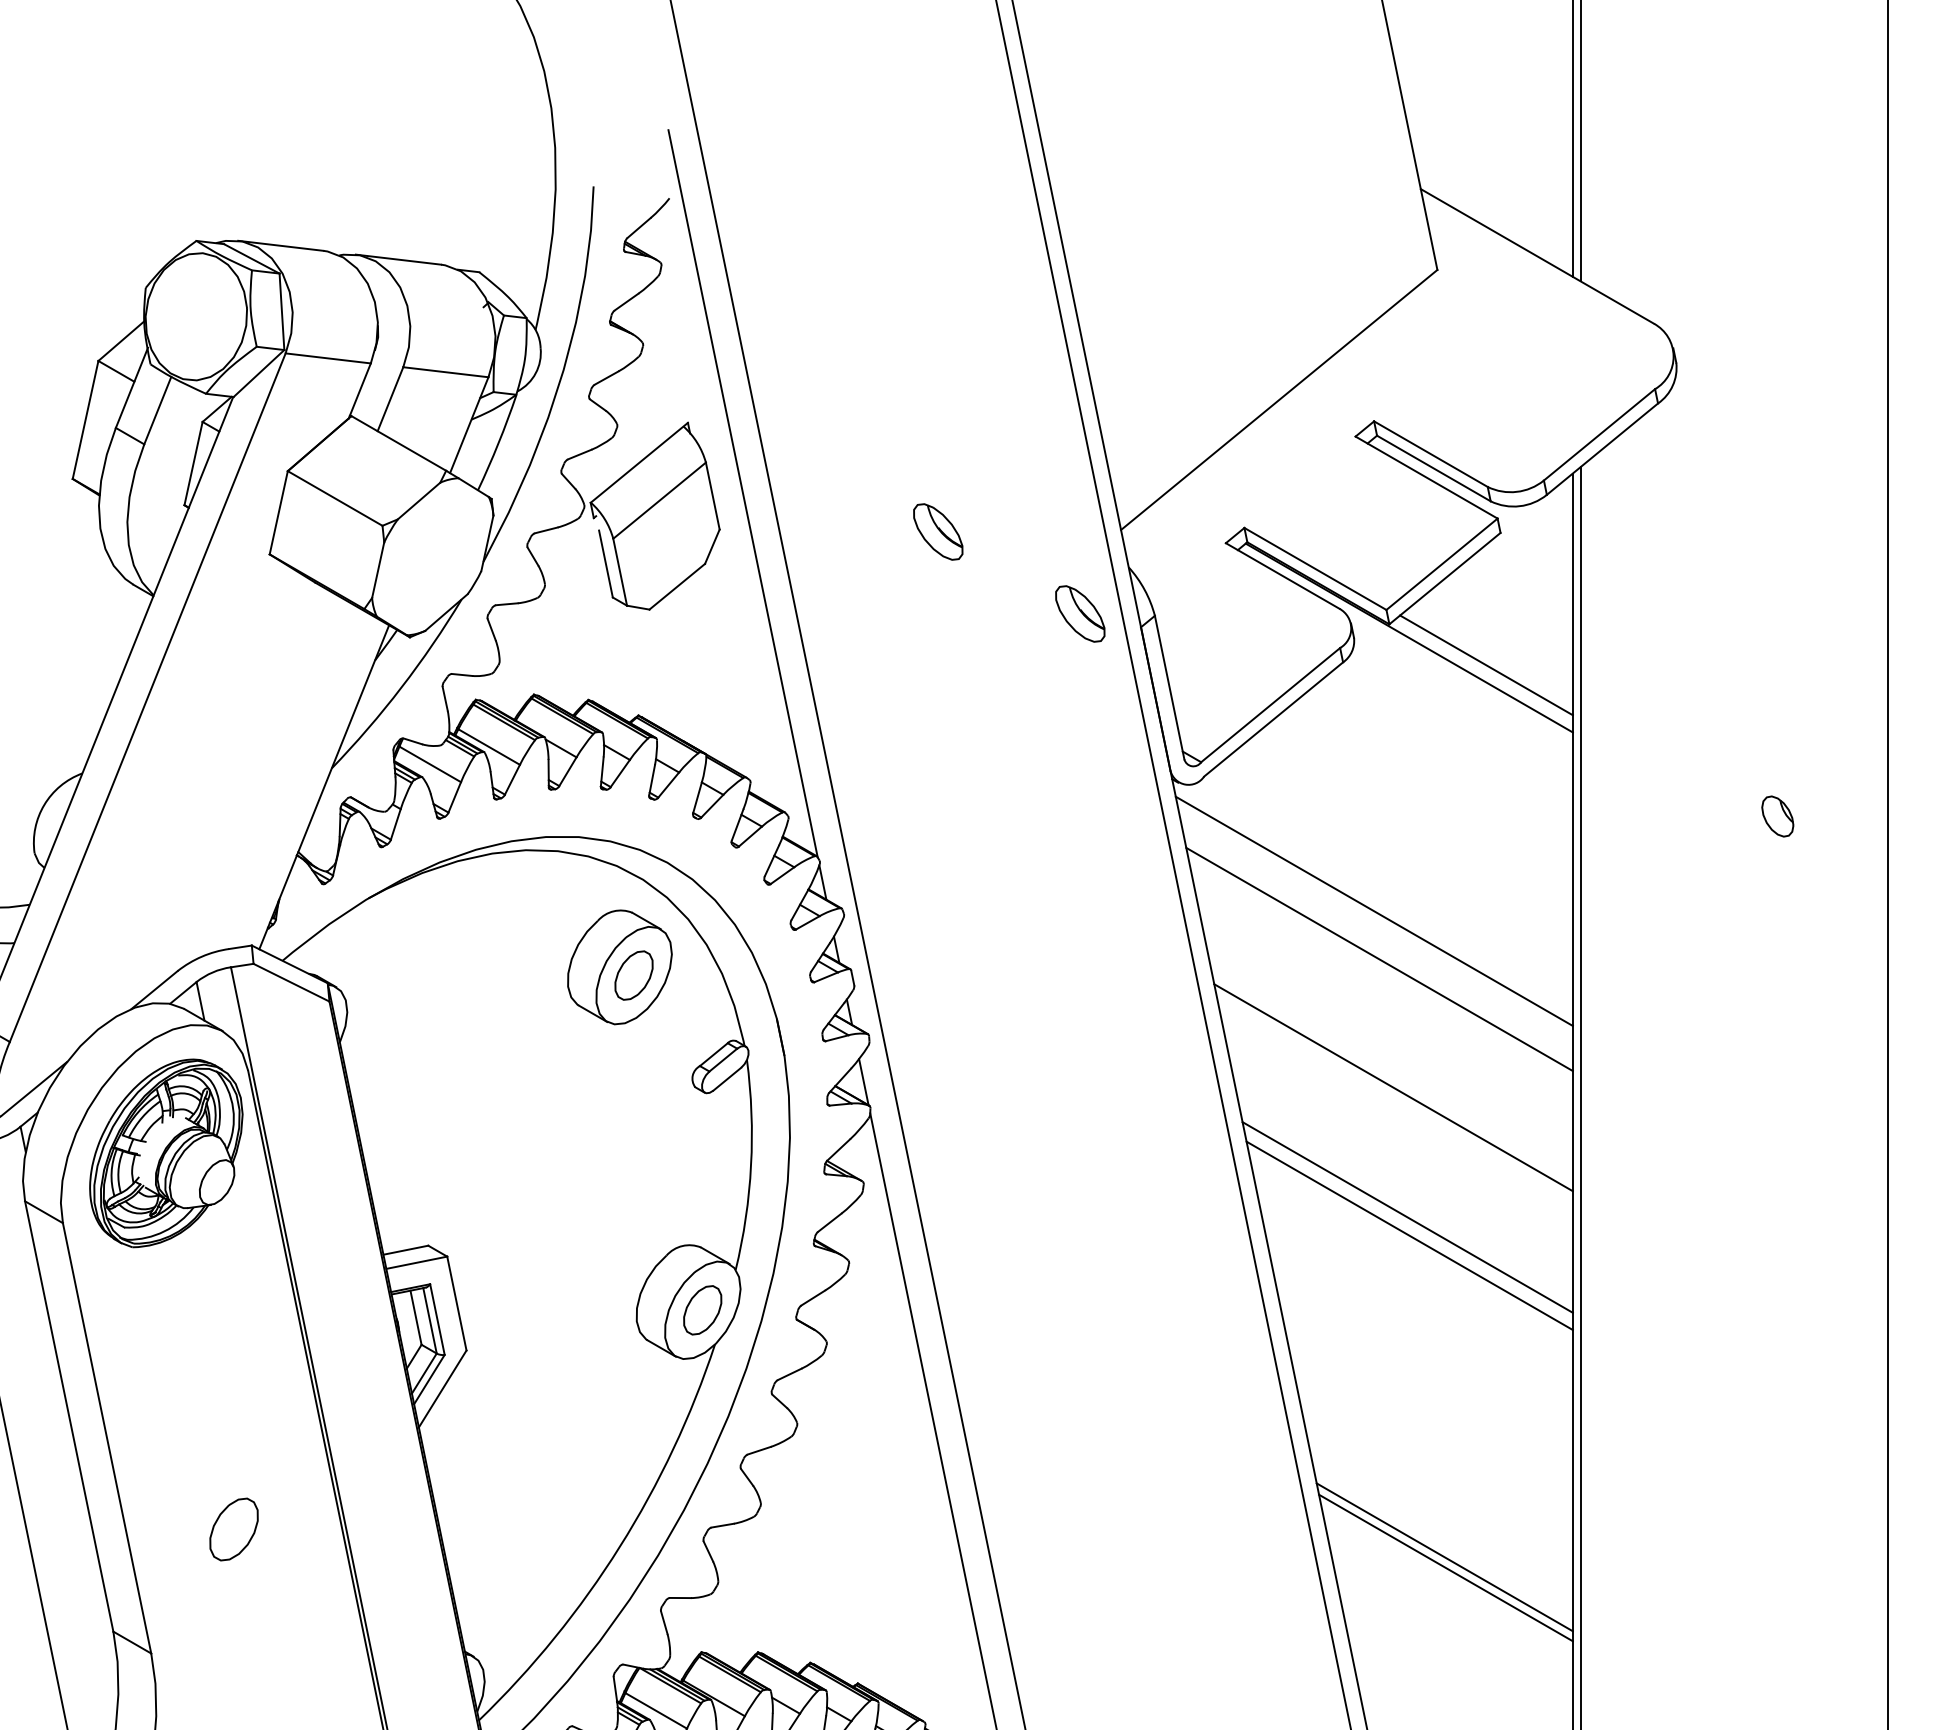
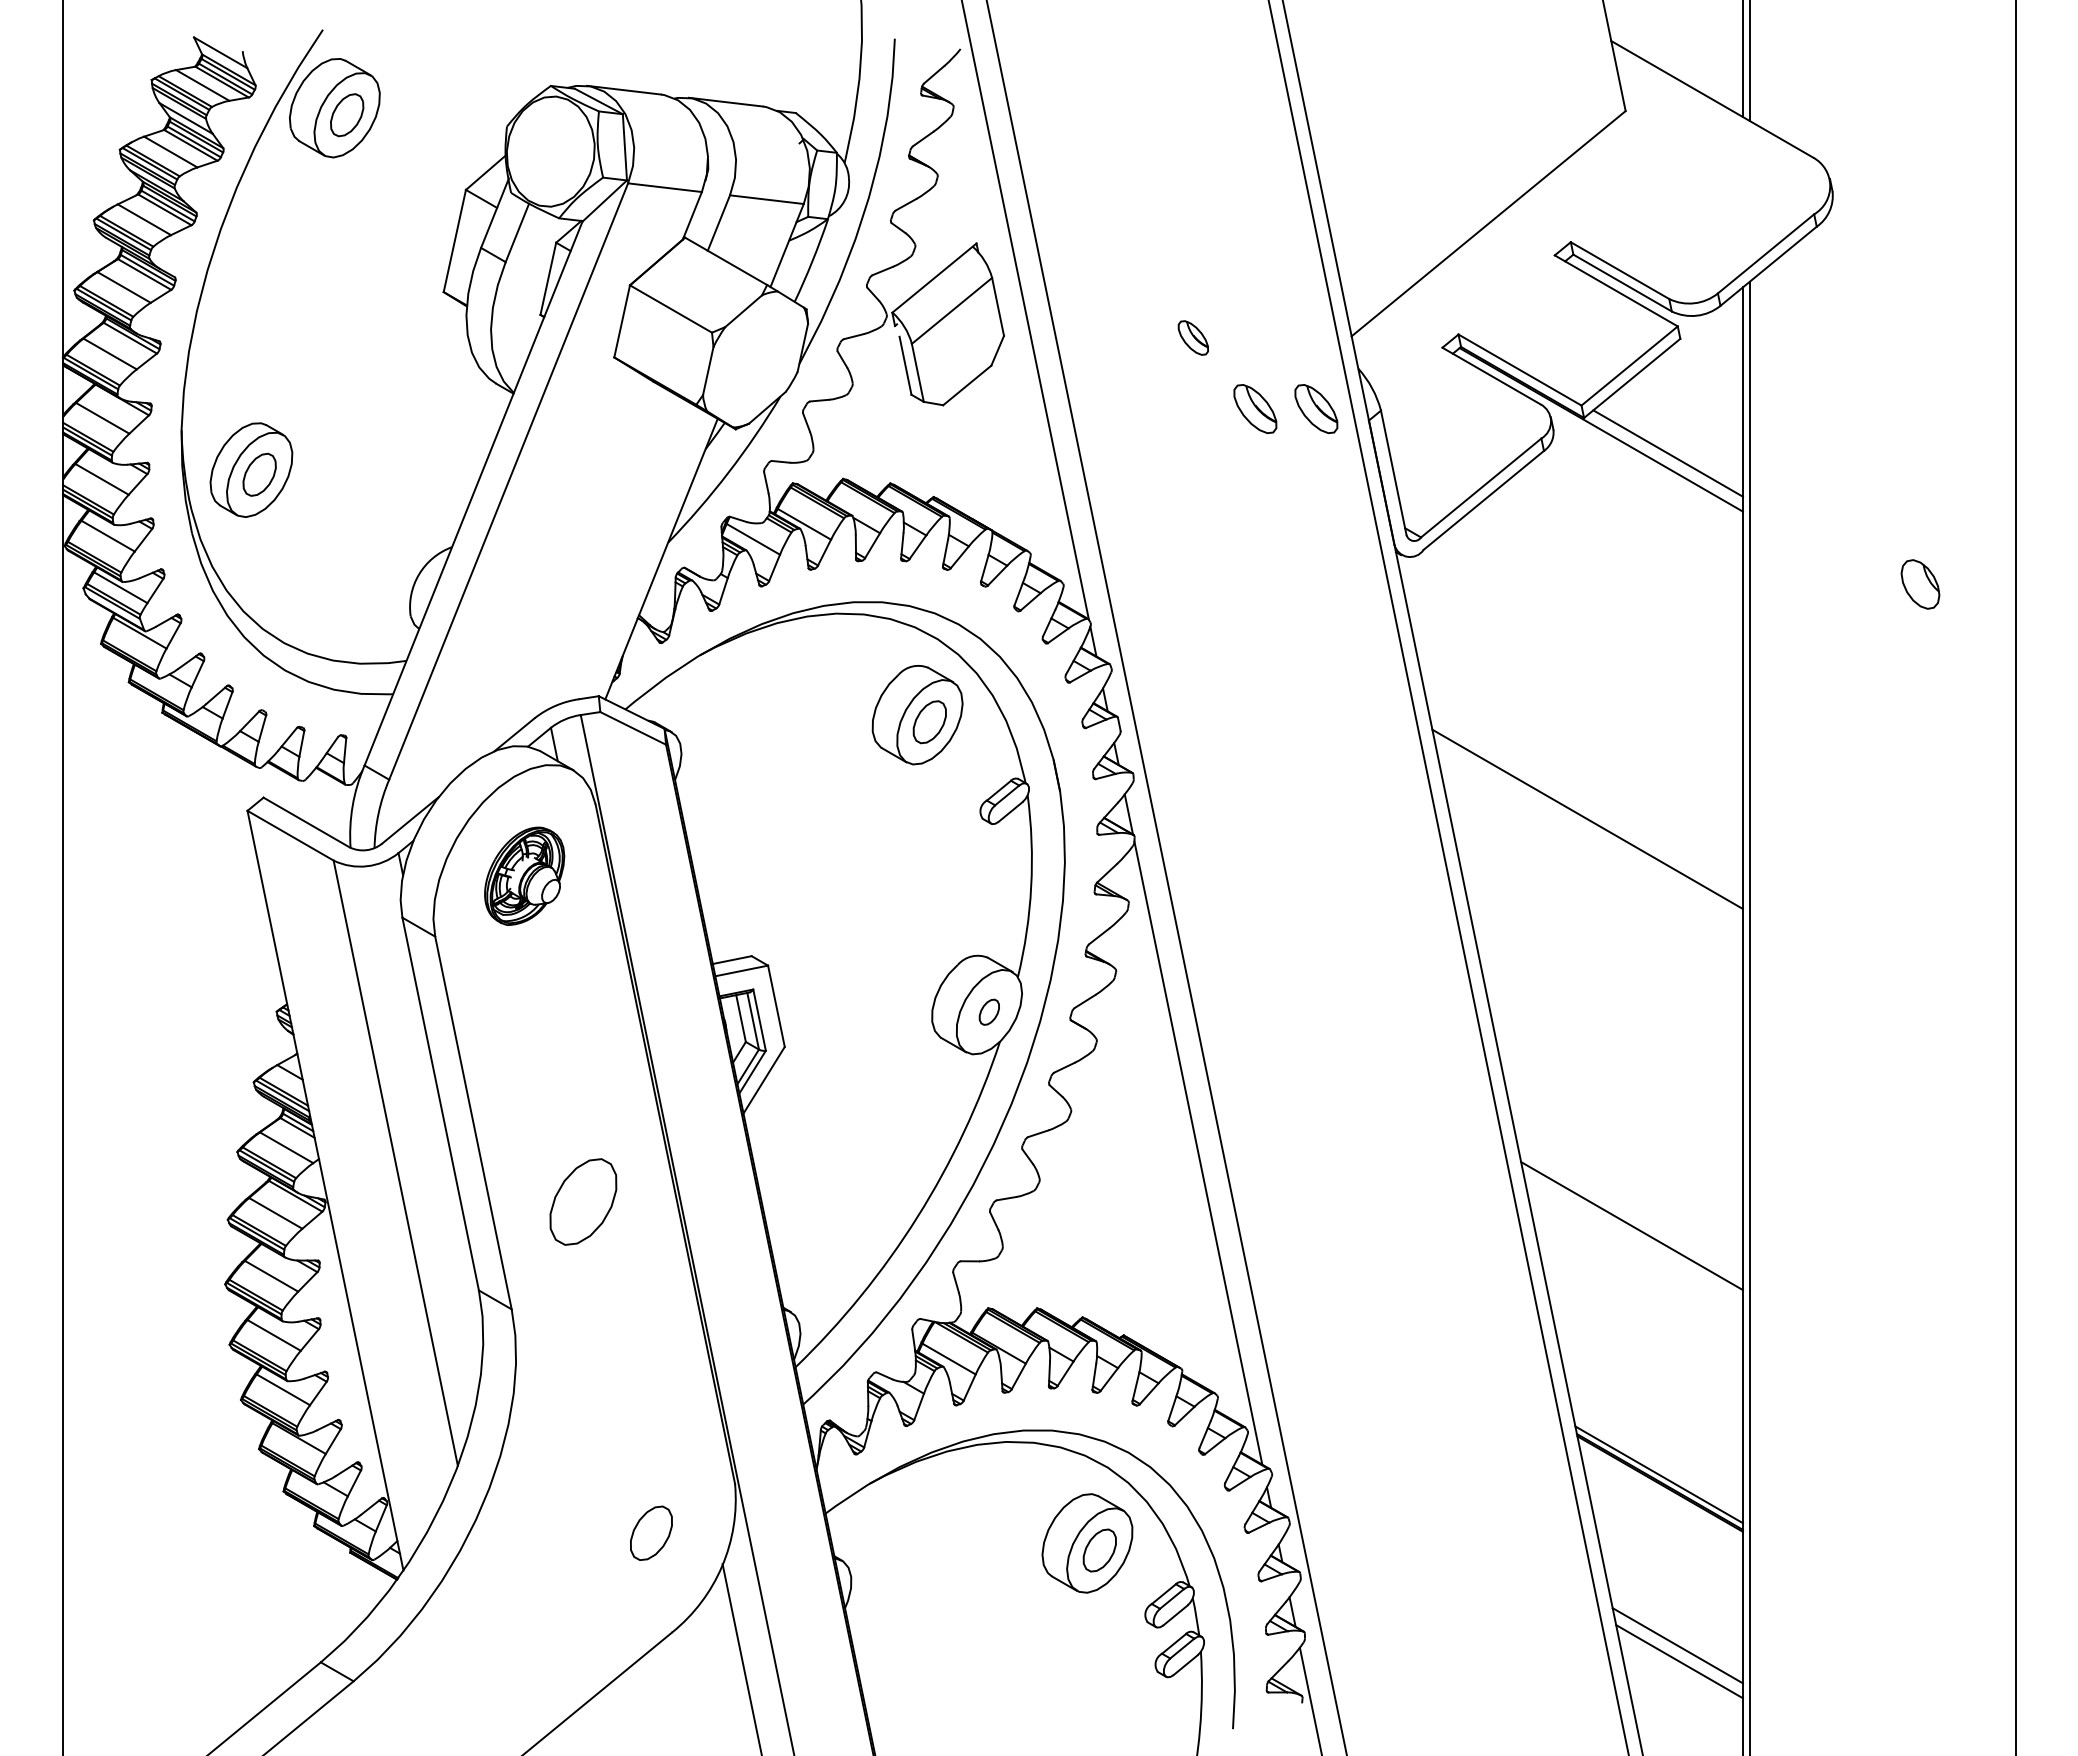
part: (938, 531) -> (1193, 337), size x0.7
part: (1010, 614) -> (1255, 409), added
part: (1777, 816) -> (1920, 584), size x1.4
line: (1373, 911) -> (1570, 666), removed
line: (1379, 958) -> (1575, 707), removed
part: (166, 1153) -> (524, 876), size x0.6
line: (1407, 1217) -> (1599, 931), removed
line: (1409, 1235) -> (1601, 947), removed
part: (702, 1310) -> (989, 1012), size x0.6
part: (234, 1528) -> (583, 1201), size x1.6
line: (1445, 1567) -> (1632, 1234), removed

